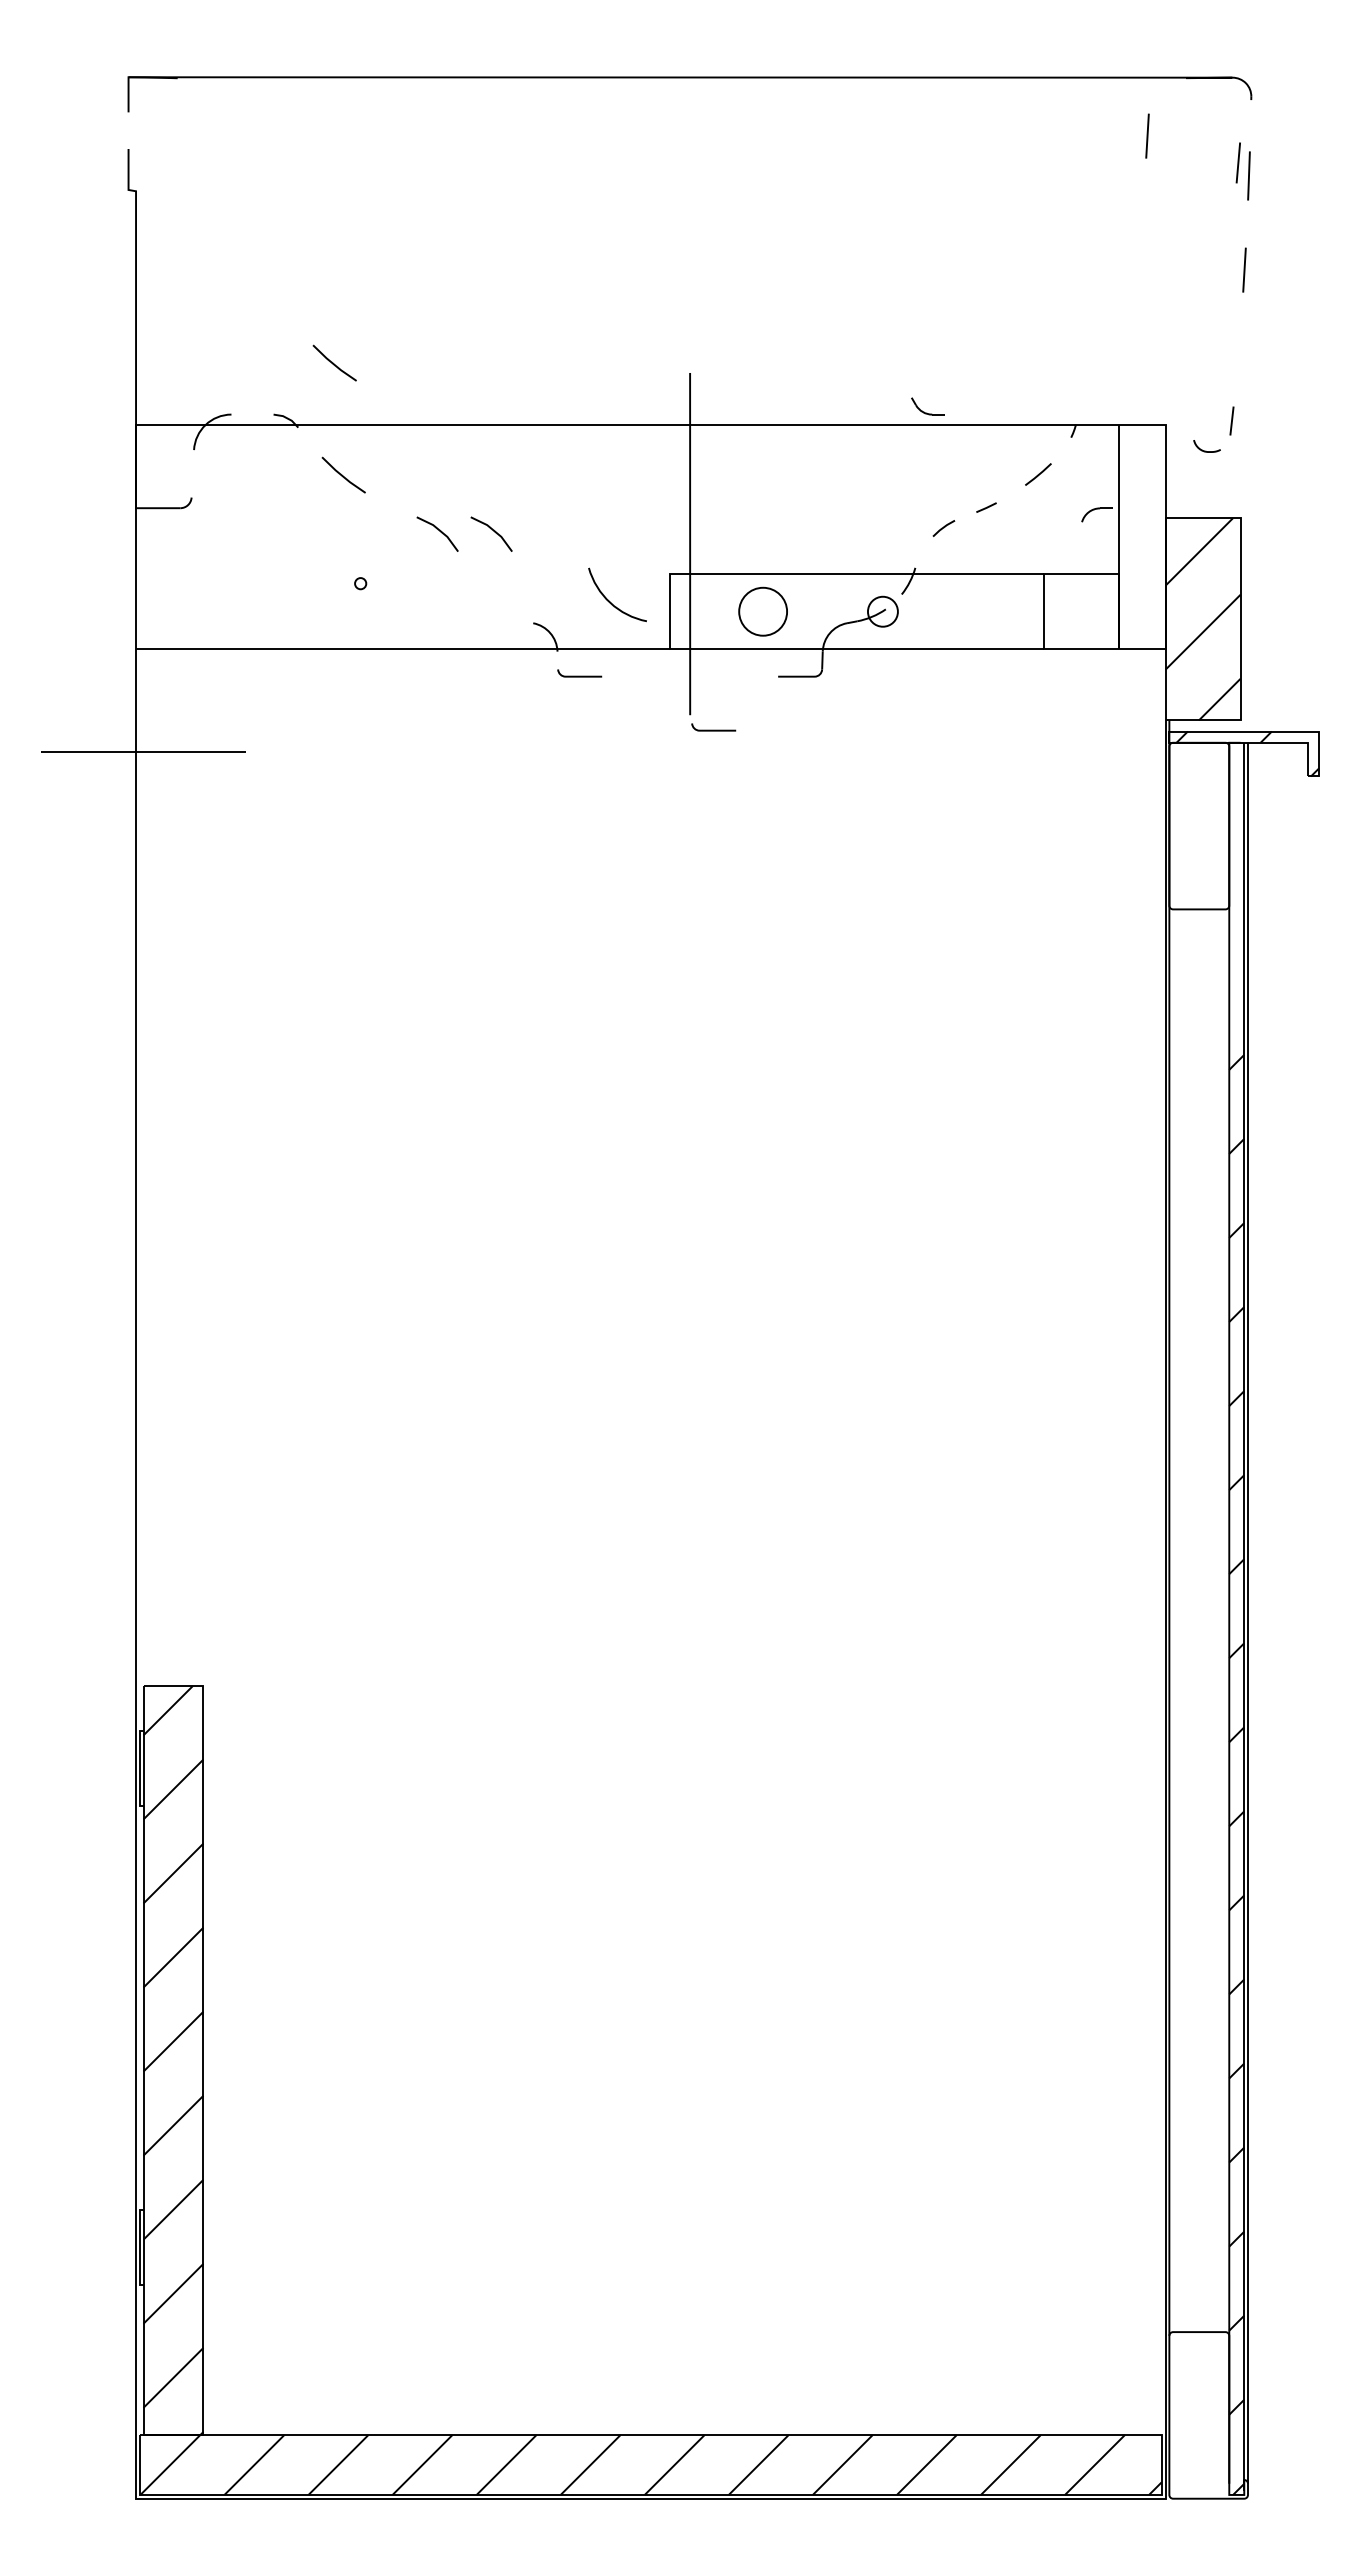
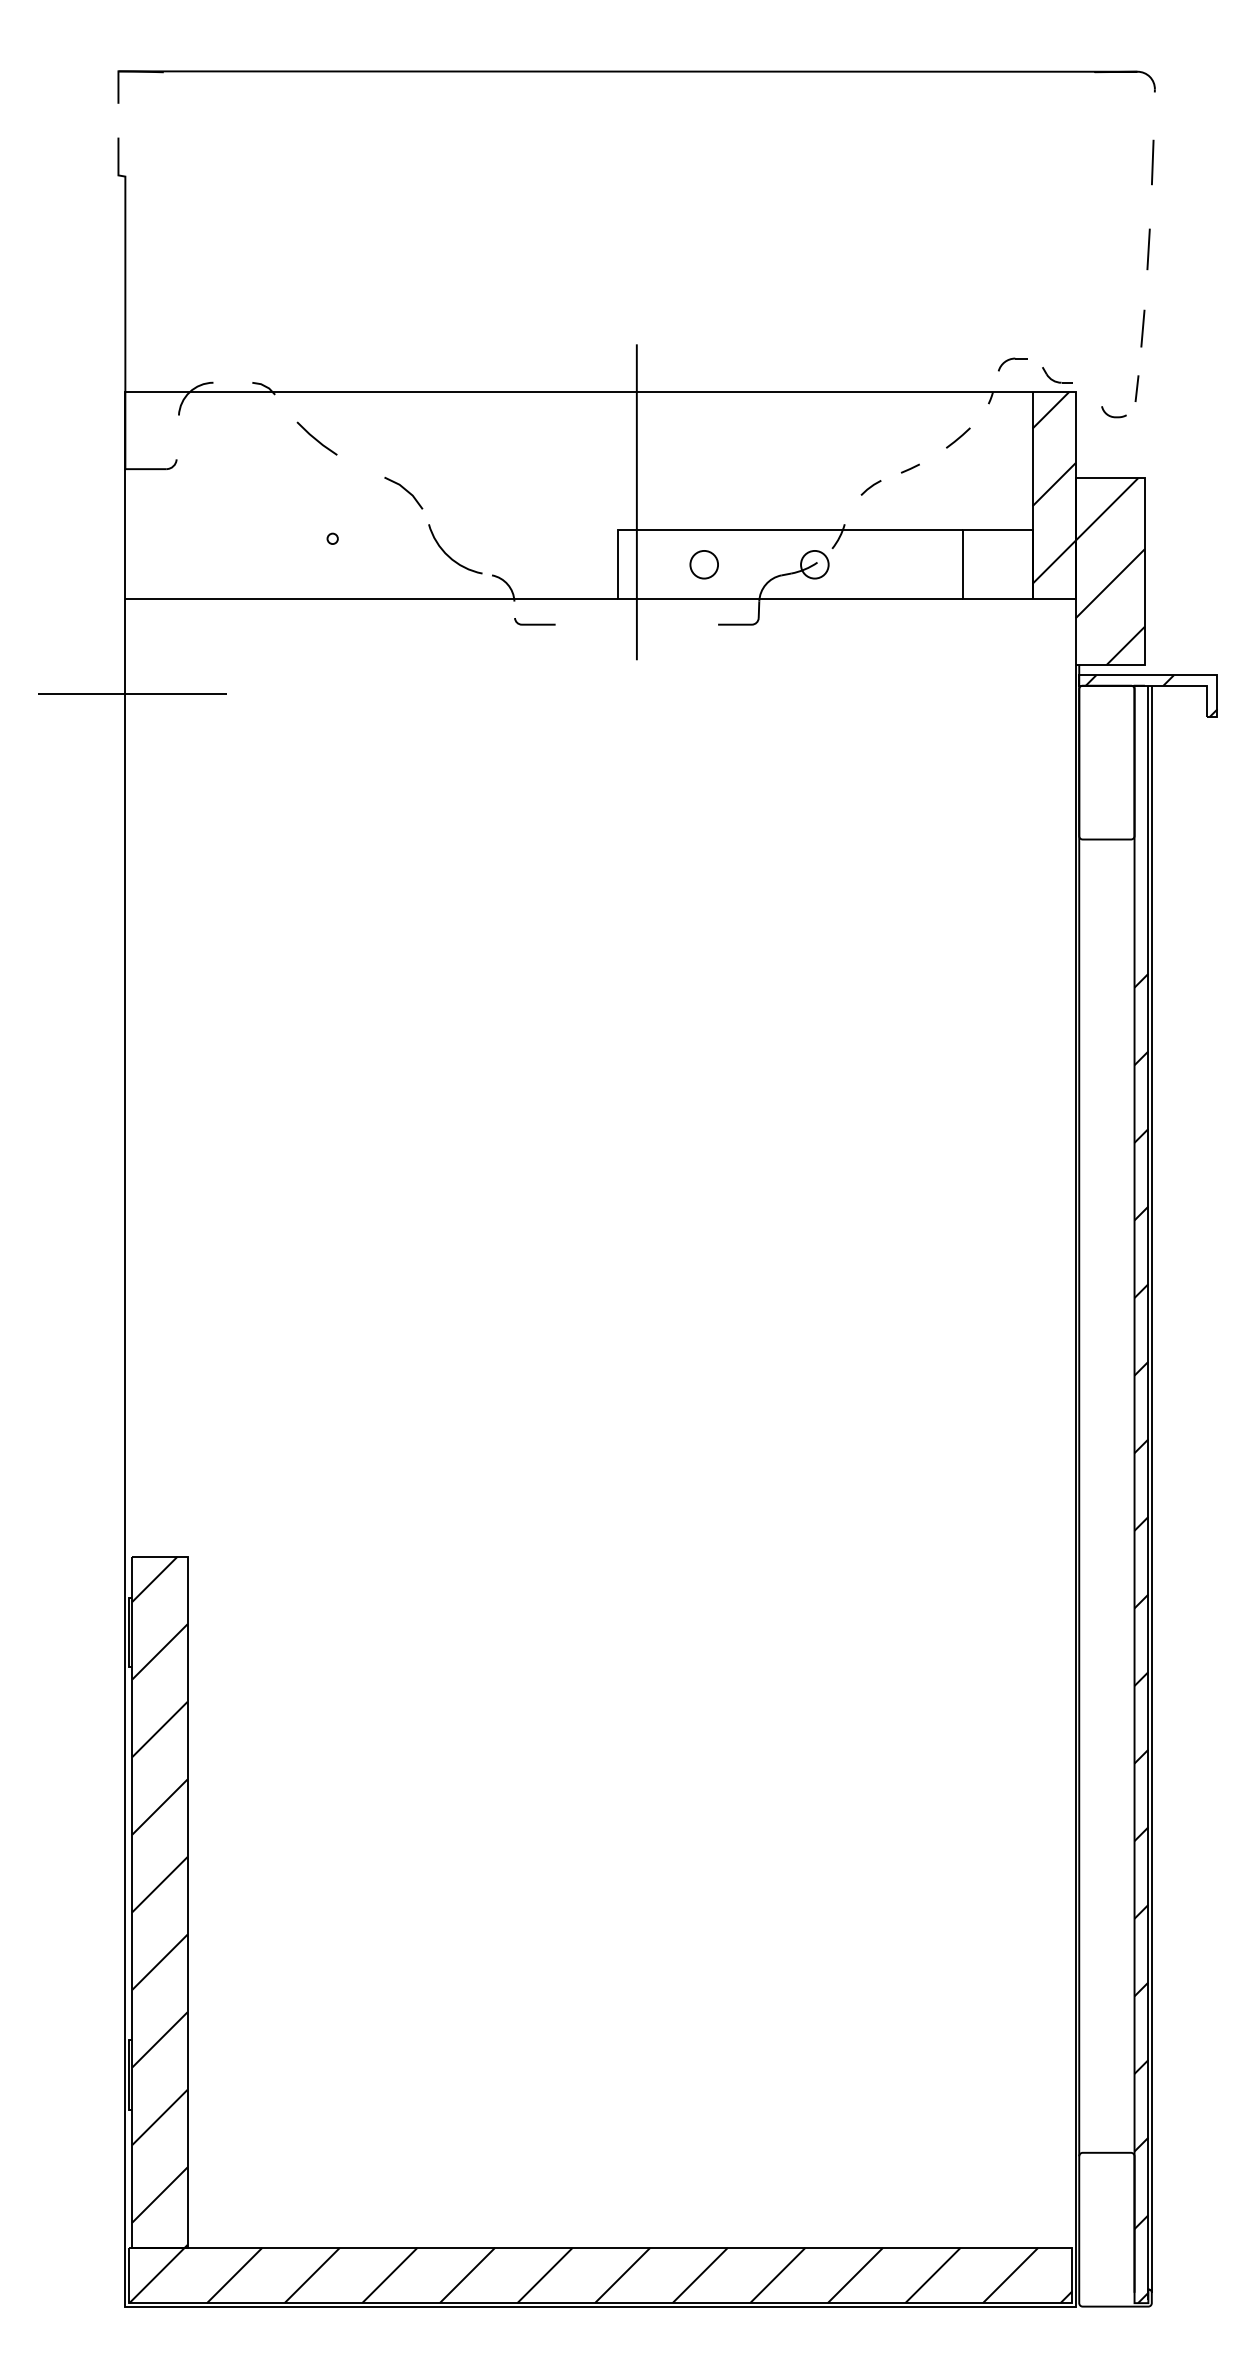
line: (1147, 135) -> (1059, 125), removed
line: (1237, 162) -> (1142, 328), moved
line: (333, 362) -> (307, 334), removed
part: (927, 406) -> (1057, 375), moved
part: (1096, 514) -> (1011, 364), moved
hatch: (1141, 528) -> (1053, 487), added
line: (493, 531) -> (455, 490), removed
curve: (610, 601) -> (448, 555), moved
circle: (763, 611) -> (704, 564), size x0.62
curve: (713, 729) -> (658, 673), removed

